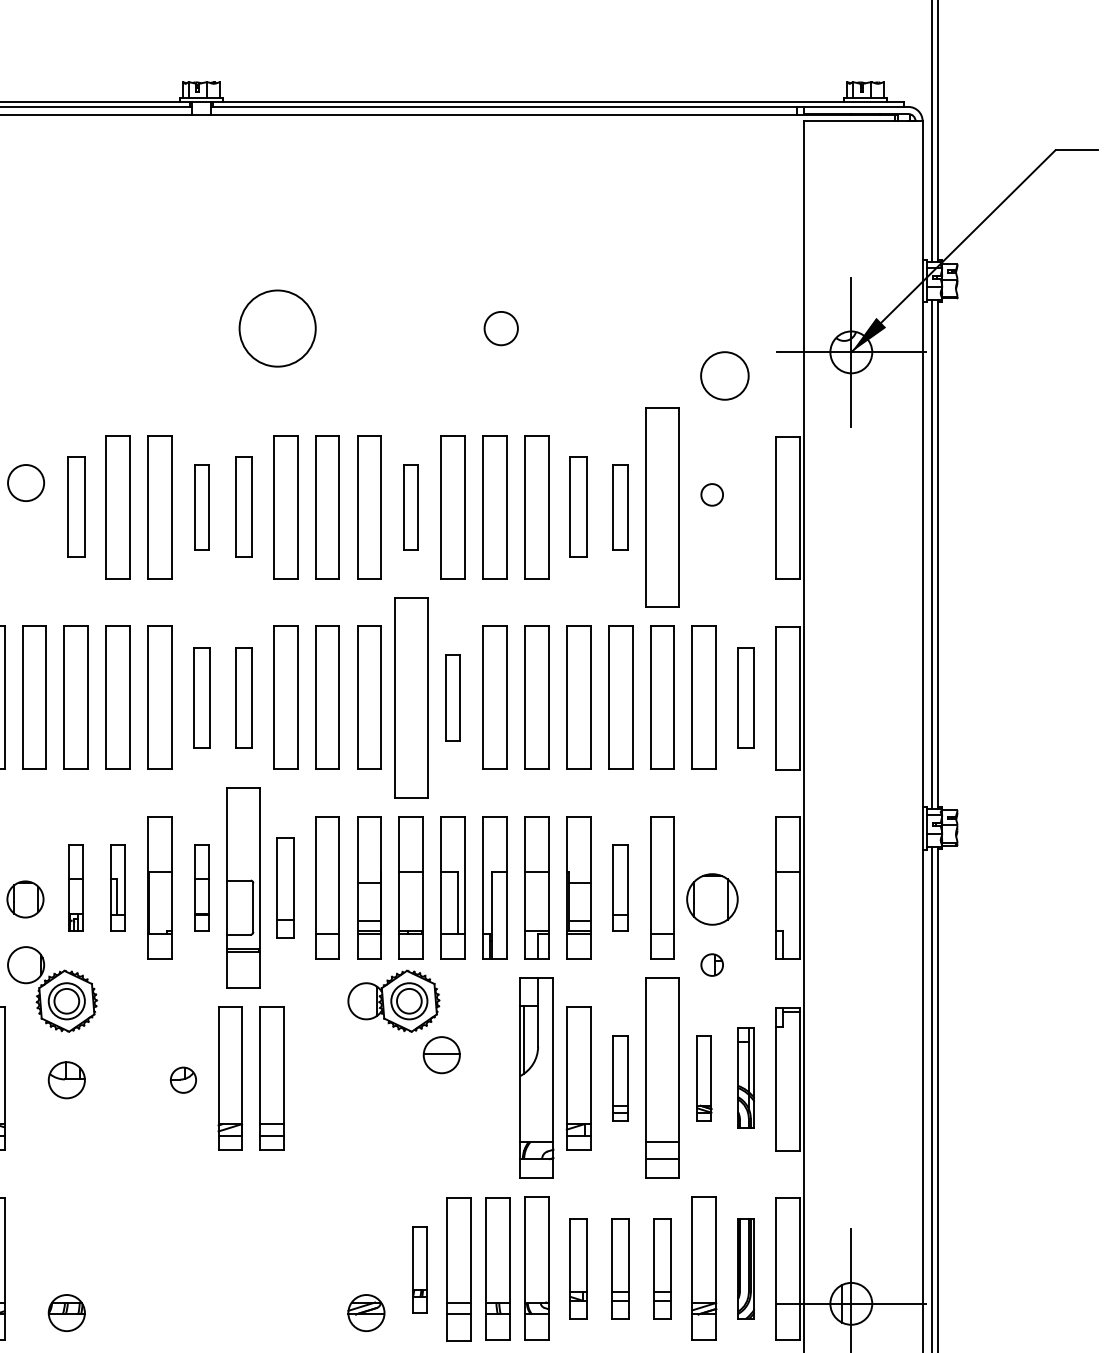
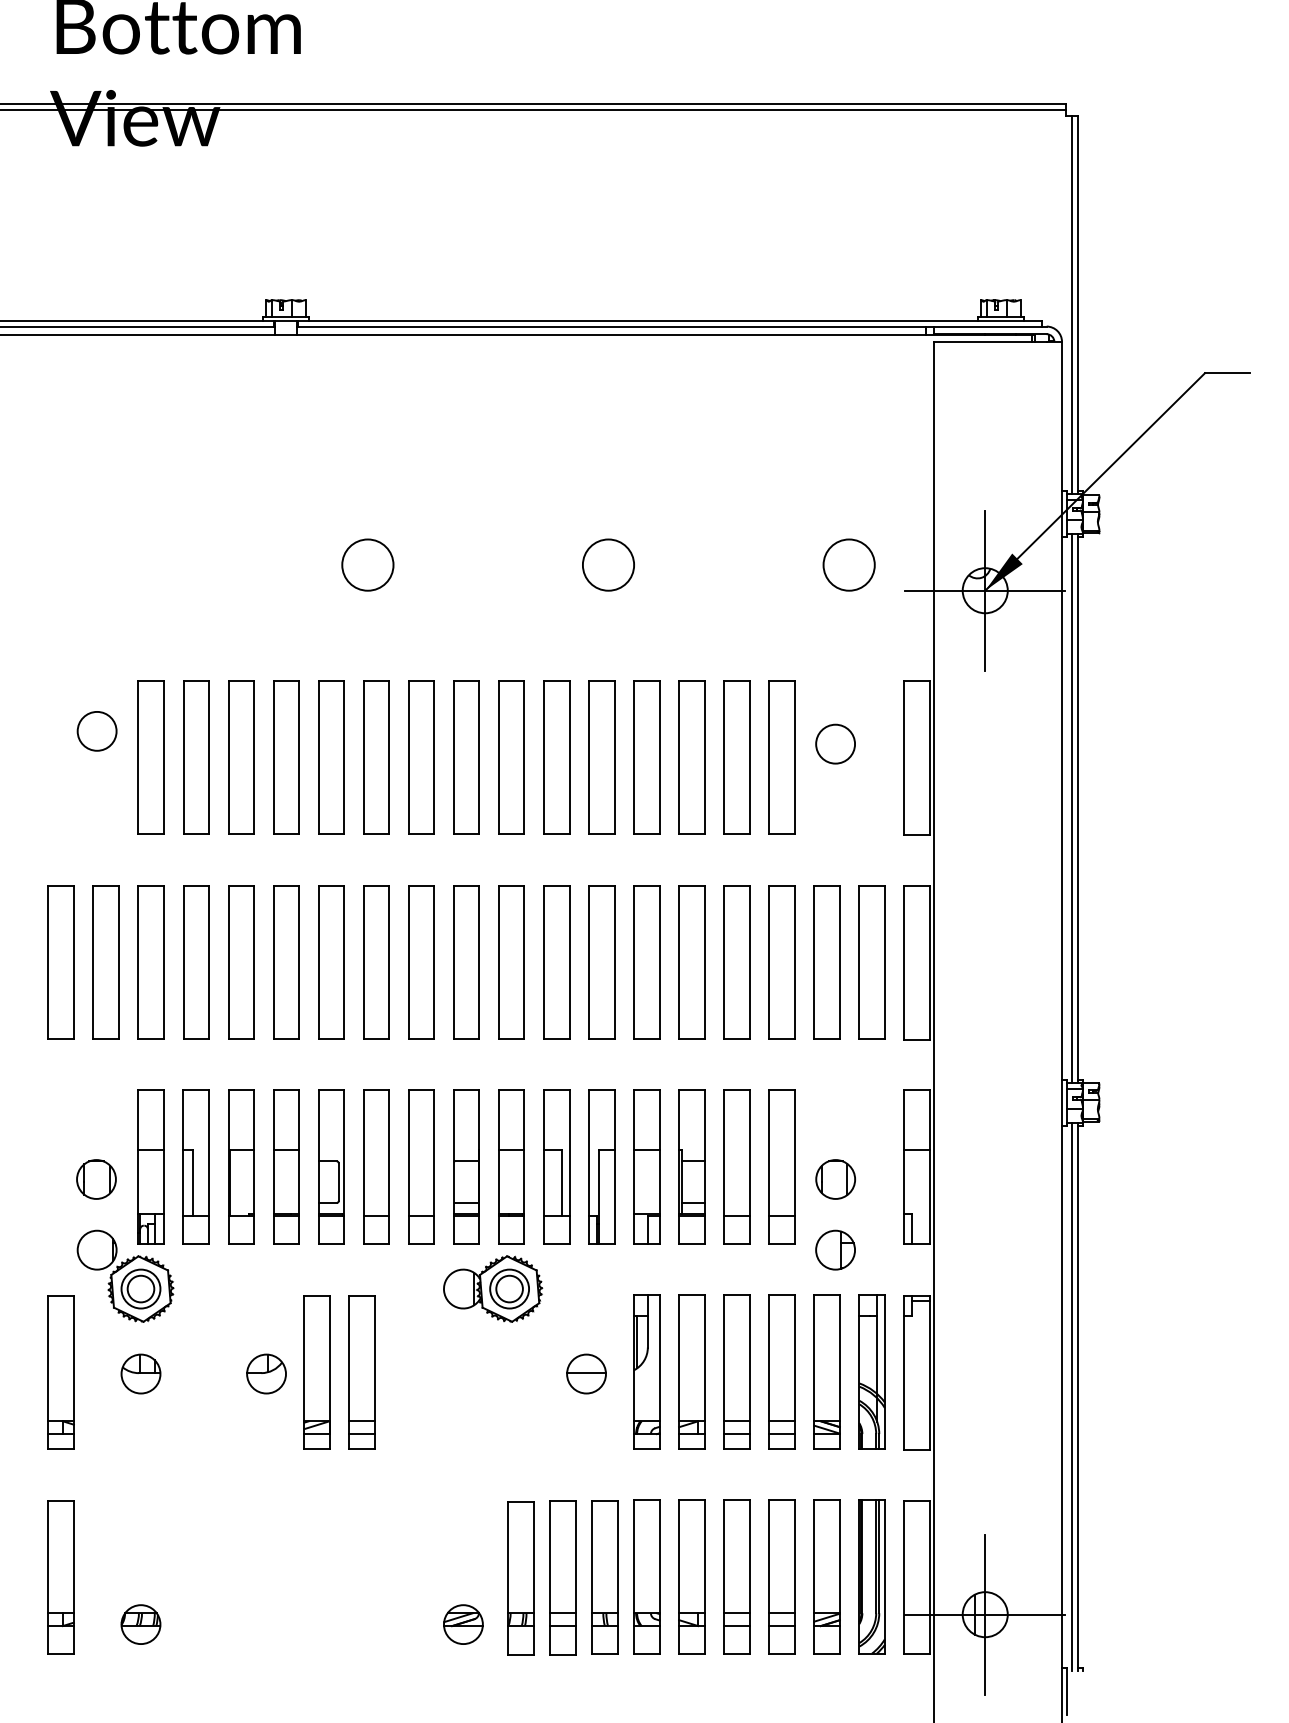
circle: (277, 328) -> (367, 564), size x0.62
circle: (501, 328) -> (608, 564), size x1.43
circle: (724, 375) -> (848, 564), moved
circle: (712, 494) -> (835, 743), size x1.67
part: (75, 507) -> (150, 757), size x1.43
part: (202, 507) -> (286, 757), size x1.67
part: (243, 507) -> (331, 757), size x1.43
part: (411, 507) -> (511, 757), size x1.67
part: (578, 507) -> (691, 757), size x1.43
part: (620, 507) -> (736, 757), size x1.67
part: (662, 507) -> (781, 757), size x0.71
part: (202, 697) -> (286, 962), size x1.43
part: (243, 697) -> (331, 962), size x1.43
part: (411, 697) -> (511, 962), size x0.71
part: (452, 697) -> (556, 962), size x1.67
part: (745, 697) -> (871, 962), size x1.43
part: (75, 887) -> (150, 1166), size x1.67
part: (117, 887) -> (195, 1166), size x1.67
part: (202, 887) -> (286, 1166), size x1.67
part: (243, 887) -> (331, 1166), size x0.71
part: (285, 887) -> (376, 1166), size x1.43
part: (620, 887) -> (736, 1166), size x1.67
part: (712, 899) -> (835, 1179), size x0.71
part: (712, 964) -> (835, 1249), size x1.67
part: (441, 1054) -> (586, 1373), moved
part: (536, 1077) -> (646, 1371), size x0.71
part: (620, 1077) -> (736, 1371), size x1.67
part: (662, 1077) -> (781, 1371), size x0.71
part: (703, 1077) -> (826, 1371), size x1.67
part: (745, 1077) -> (871, 1371), size x1.43
part: (183, 1079) -> (266, 1373), size x1.43
part: (578, 1268) -> (691, 1576), size x1.43
part: (620, 1268) -> (736, 1576), size x1.43
part: (662, 1268) -> (781, 1576), size x1.43
part: (745, 1268) -> (871, 1576), size x1.43
part: (419, 1270) -> (520, 1578), size x1.67

